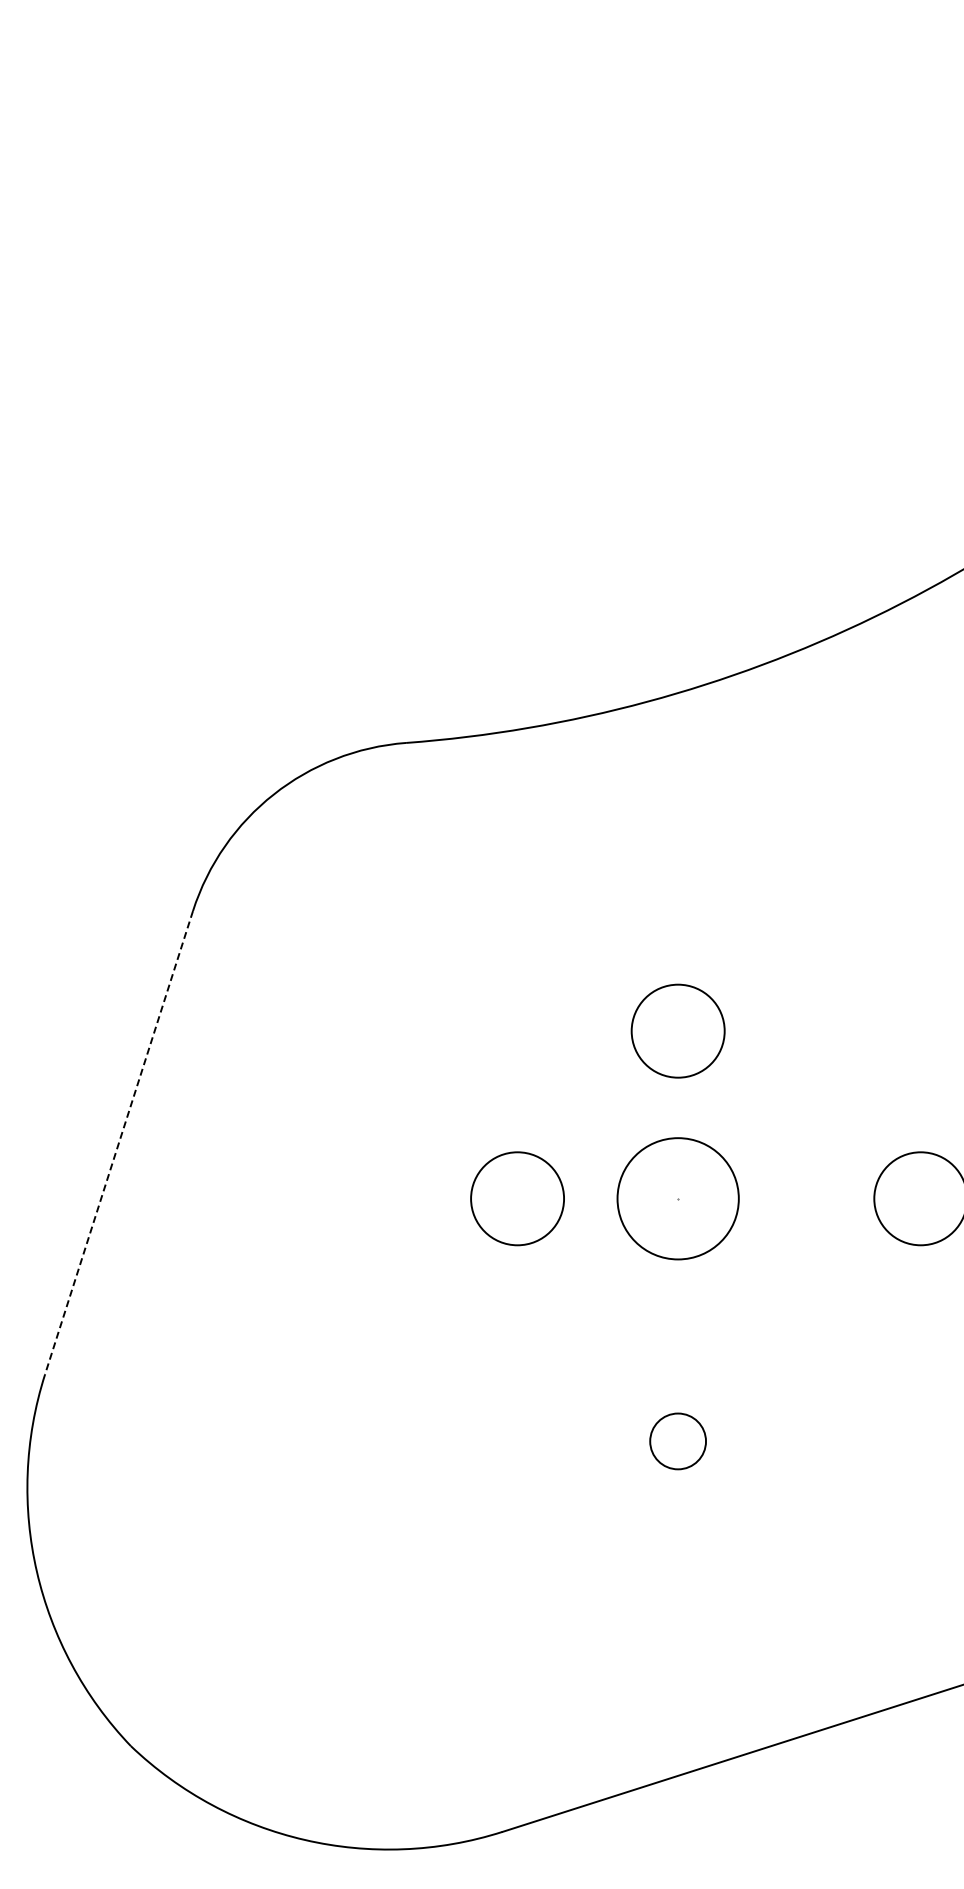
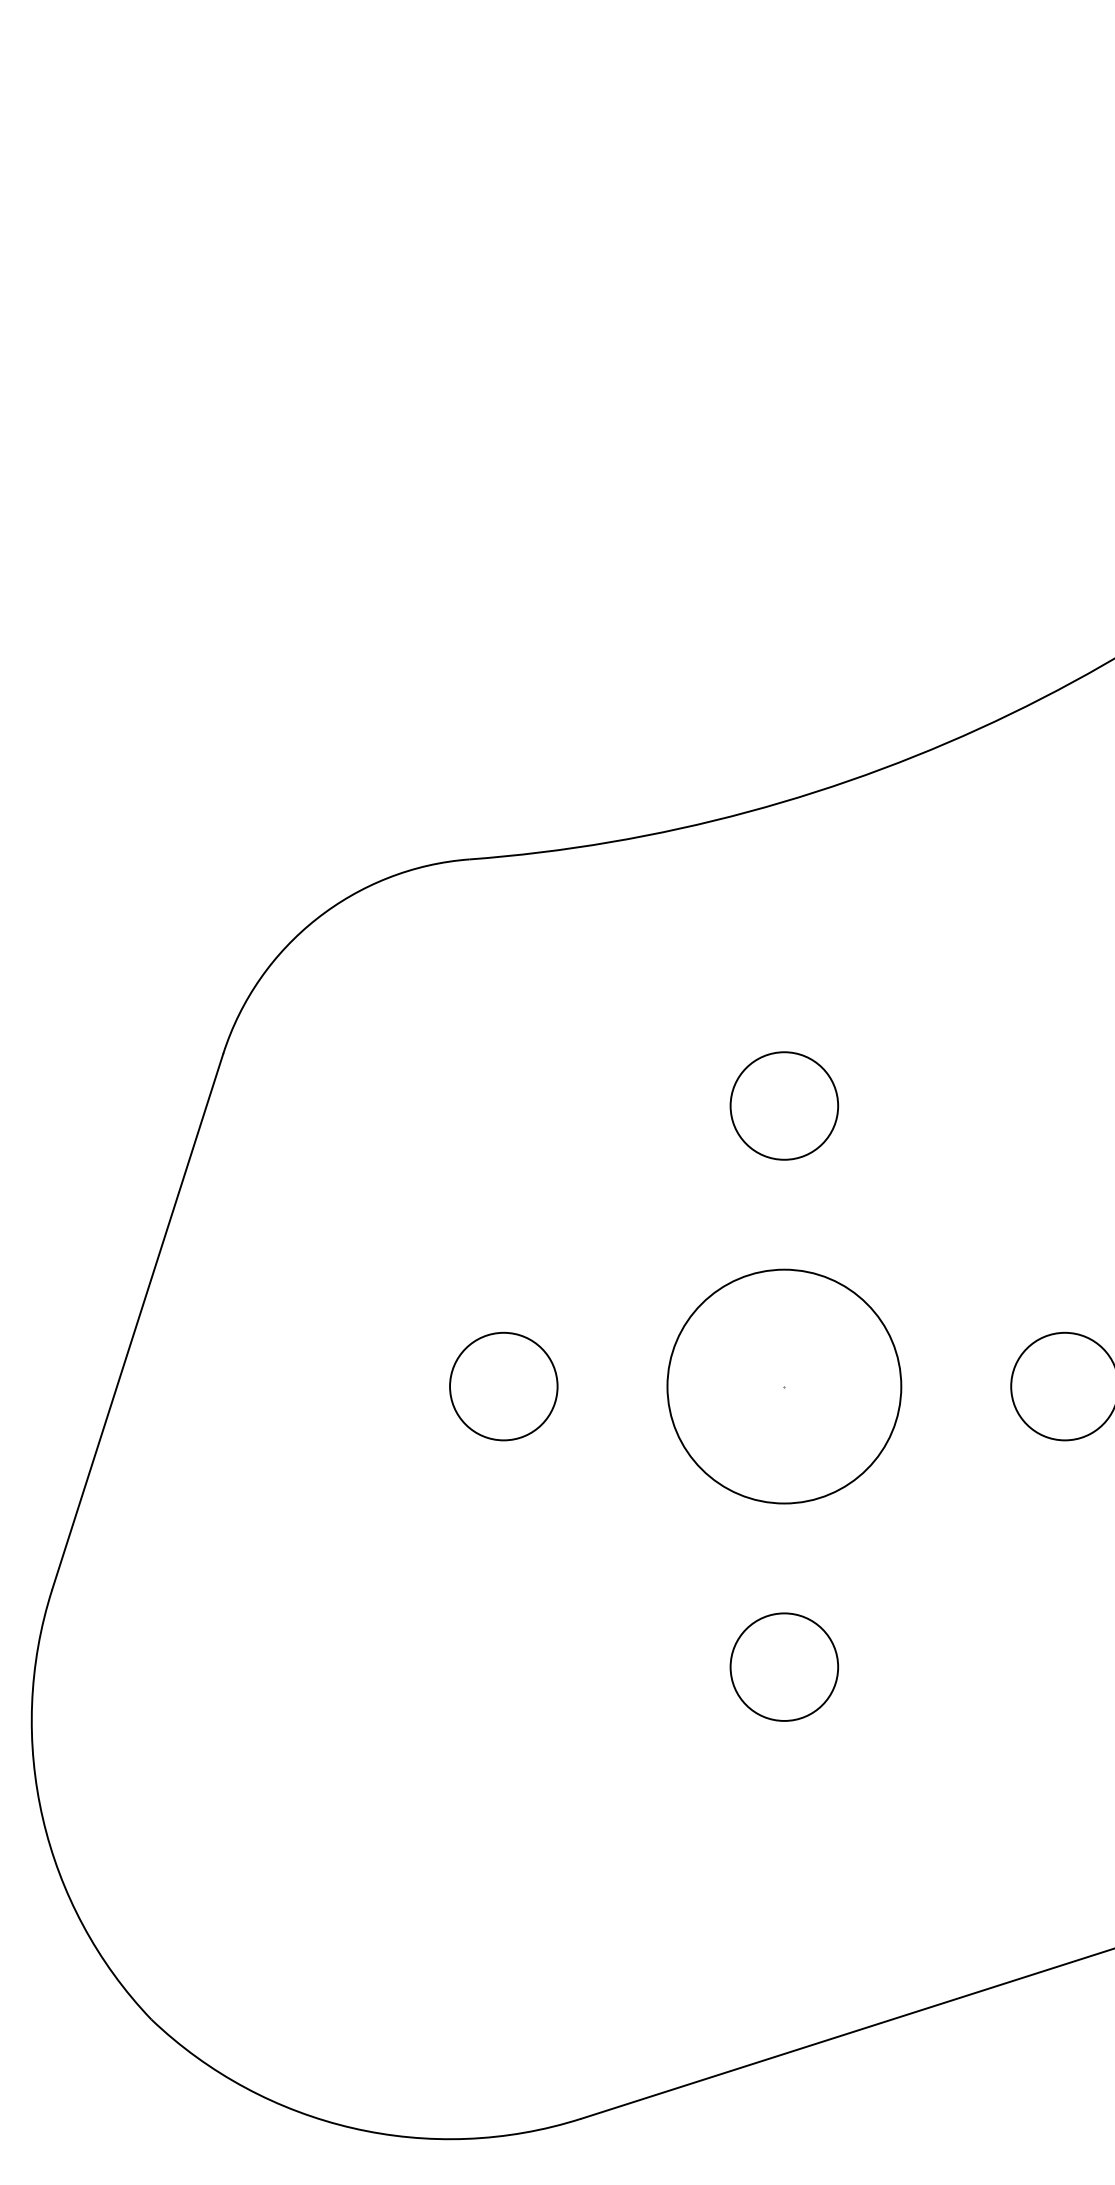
circle: (677, 1030) -> (783, 1105), moved
line: (118, 1143) -> (137, 1322), dashed -> solid
circle: (517, 1198) -> (503, 1386), moved
circle: (678, 1198) -> (784, 1386), size x1.67
circle: (677, 1441) -> (783, 1667), size x1.67

